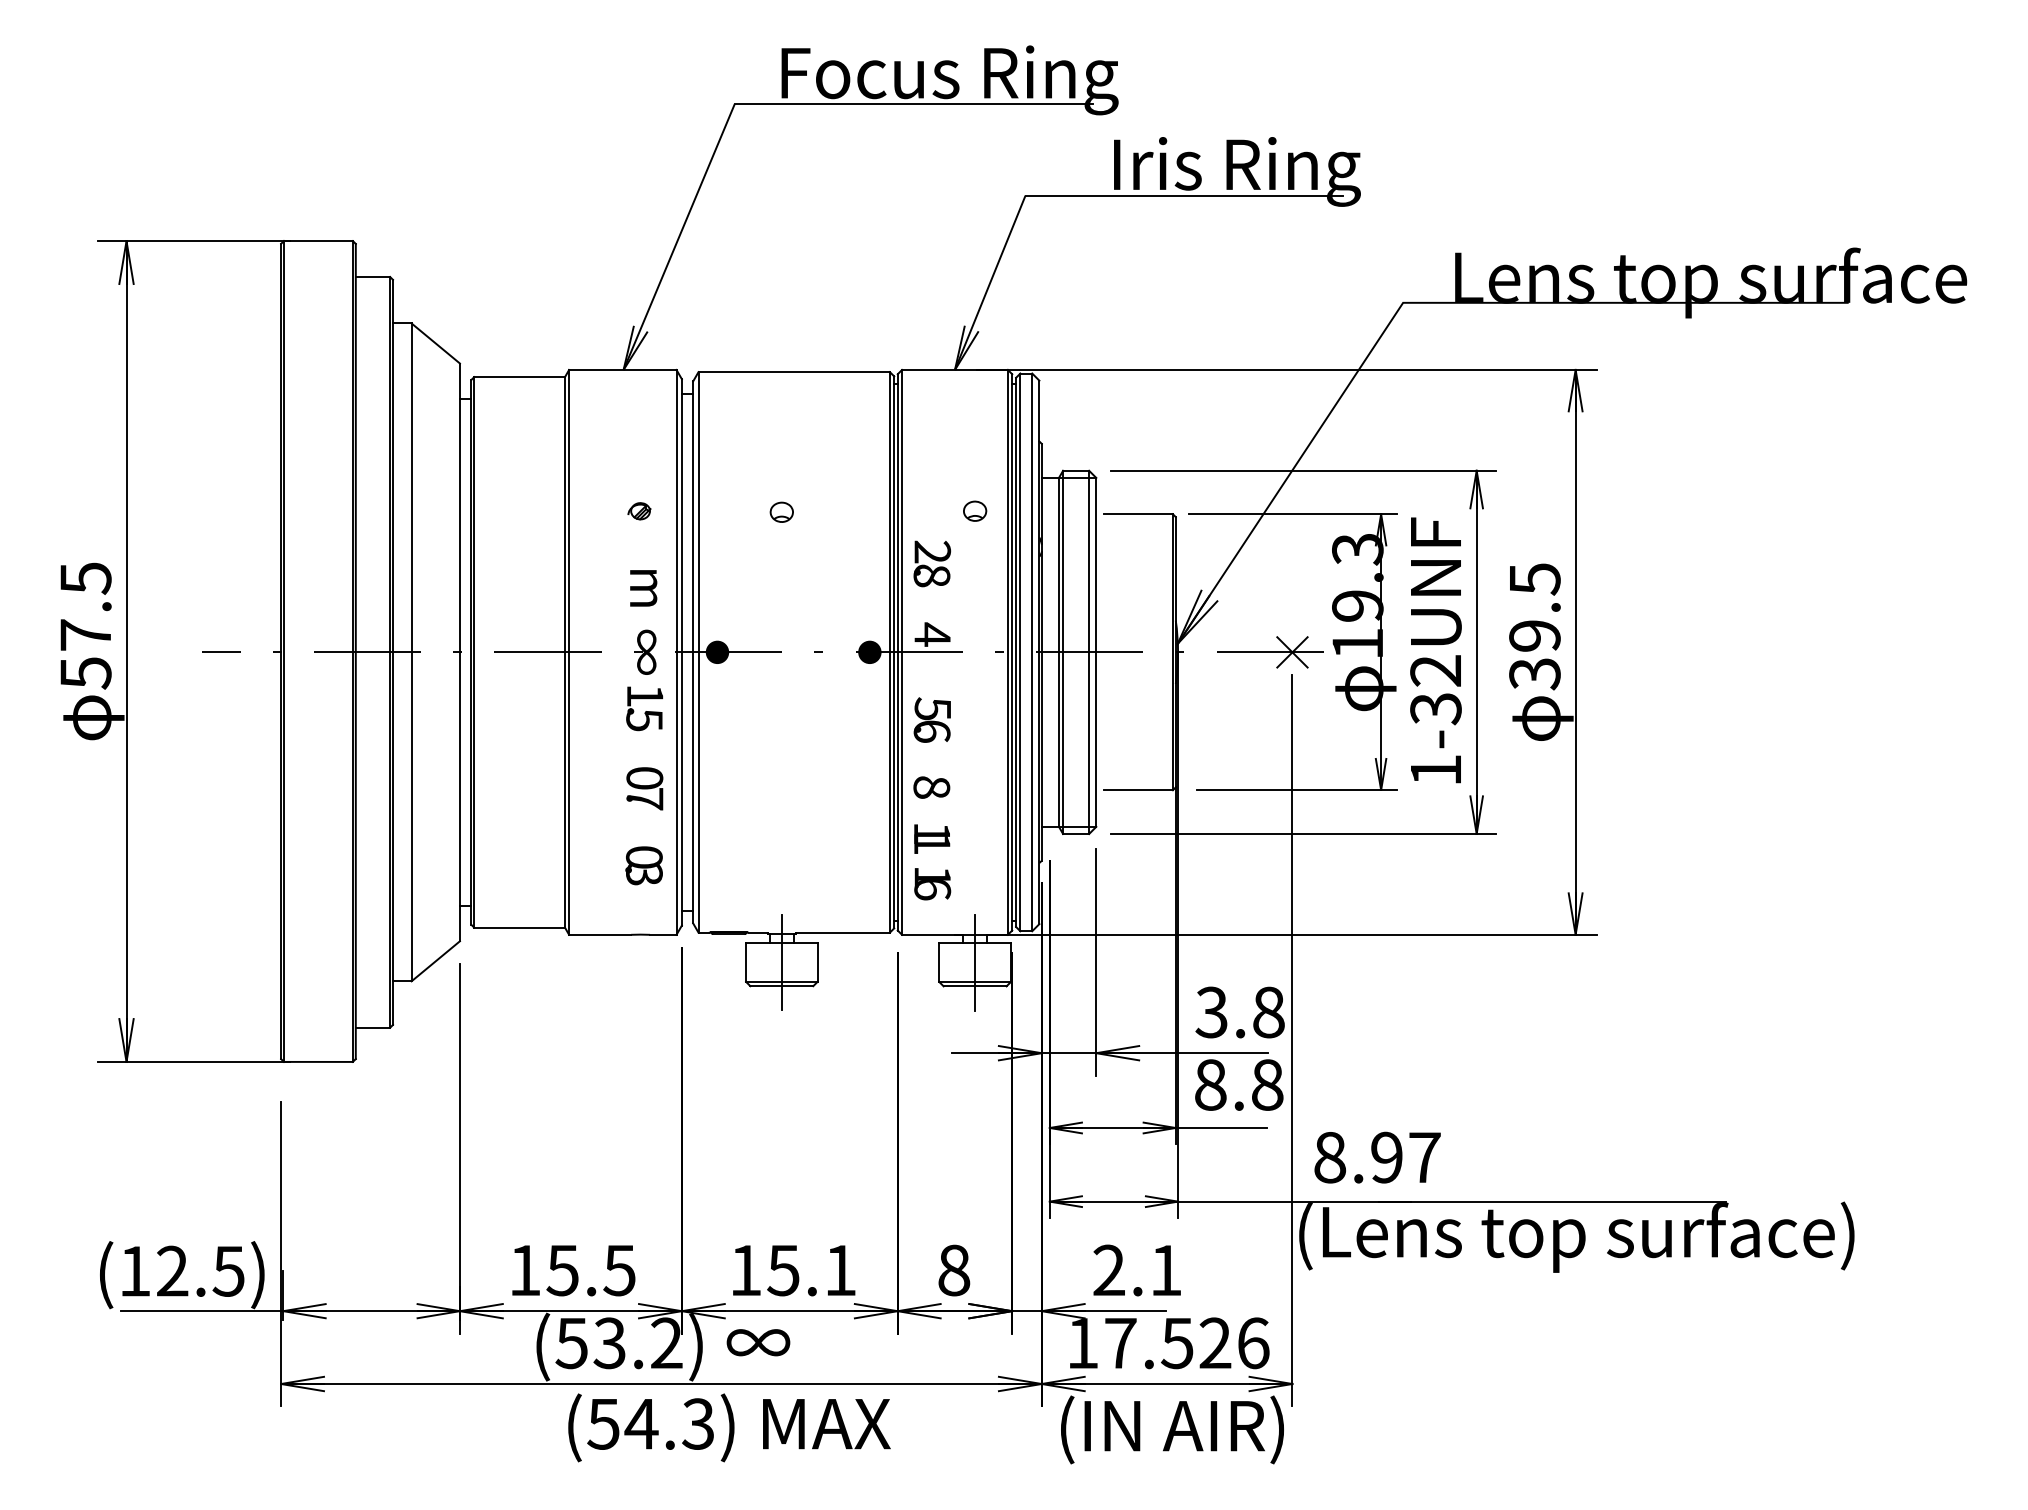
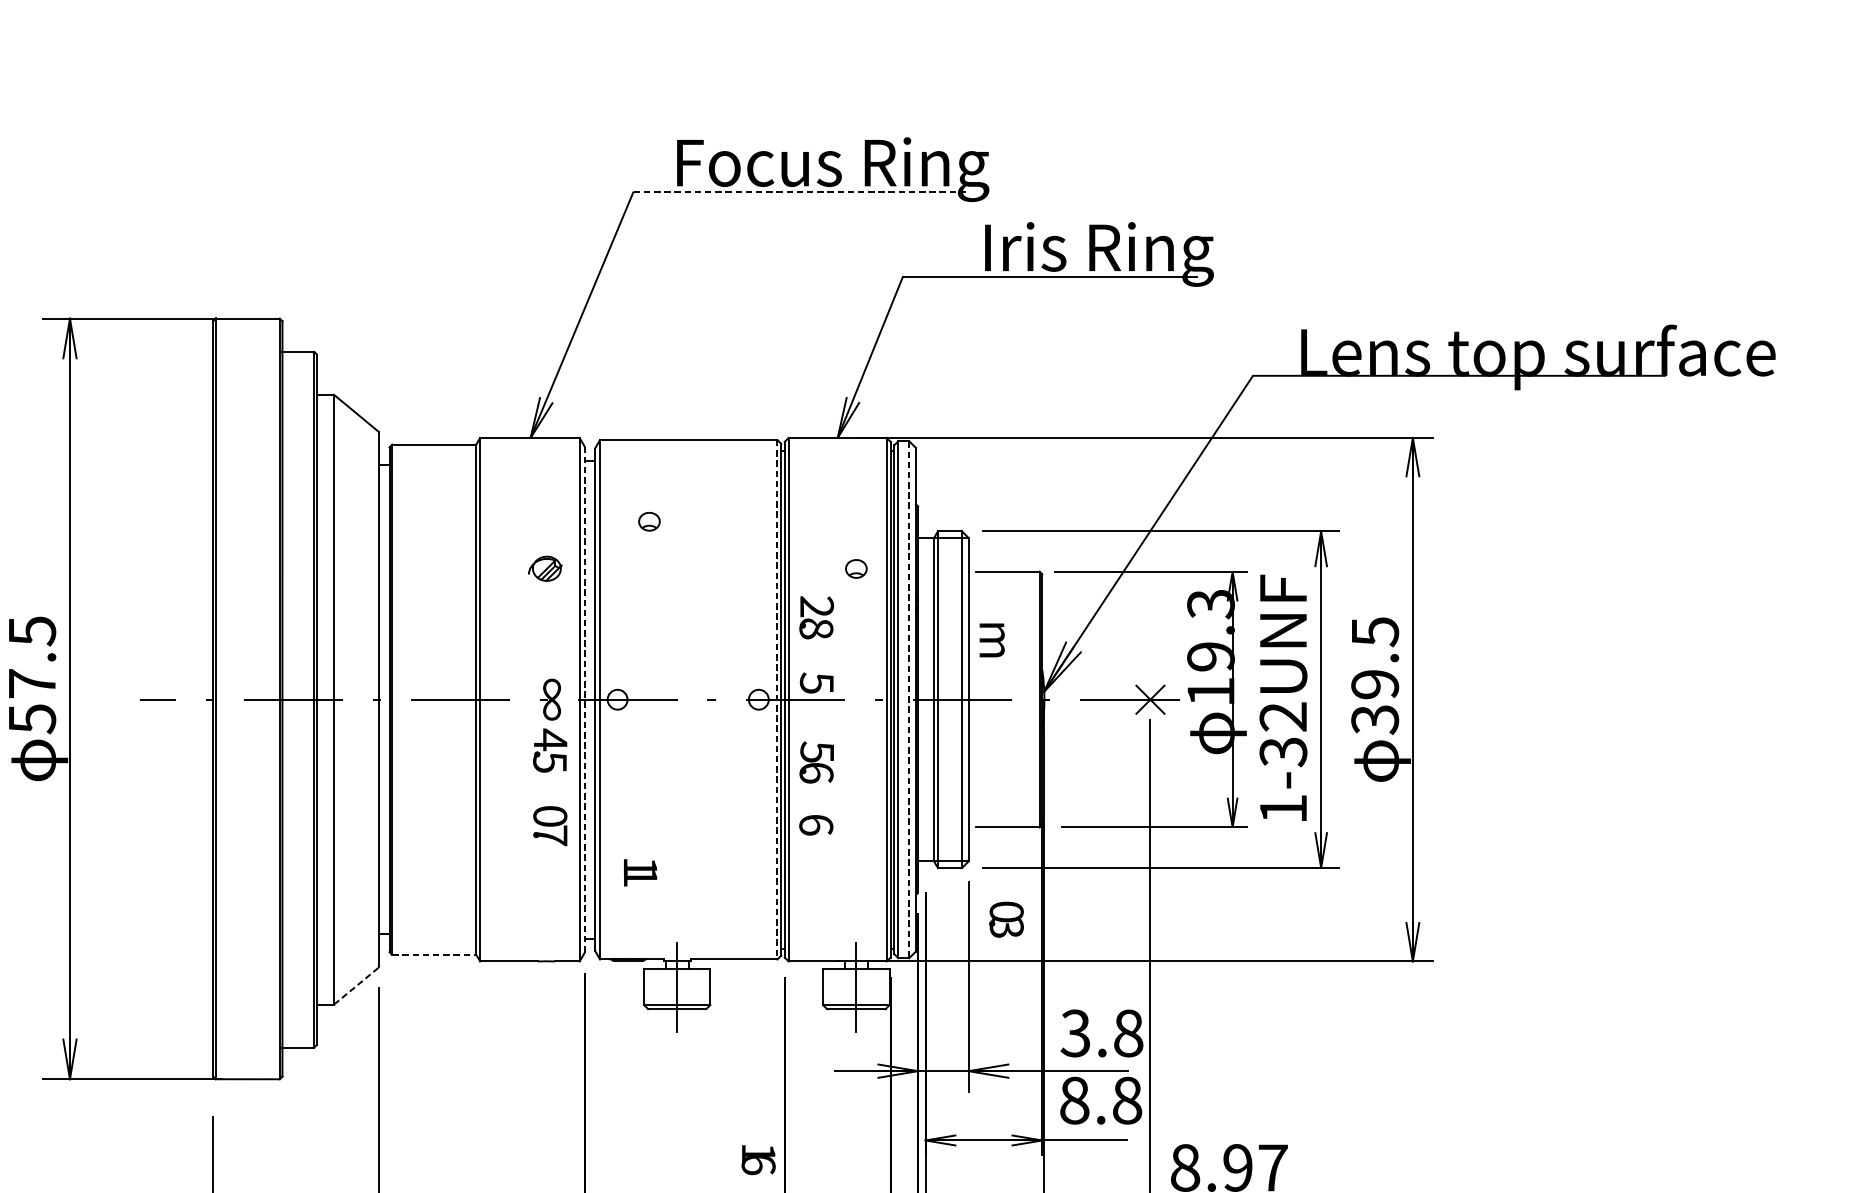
line: (914, 104) -> (800, 192), solid -> dashed
part: (639, 511) -> (545, 569), size x1.6
part: (781, 511) -> (649, 520), moved
text: (643, 588) -> (992, 640), moved
text: (932, 634) -> (816, 683), 4 -> 5
line: (681, 652) -> (584, 699), solid -> dashed
fill: (717, 652) -> (617, 699), removed
fill: (869, 652) -> (758, 699), removed
line: (889, 652) -> (777, 699), solid -> dashed
line: (1032, 652) -> (909, 699), solid -> dashed
text: (645, 695) -> (550, 739), 1 -> 4
text: (931, 787) -> (815, 824), 8 -> 6
text: (932, 838) -> (640, 872), moved
text: (643, 865) -> (1005, 919), moved
text: (932, 884) -> (758, 1160), moved
line: (520, 927) -> (435, 954), solid -> dashed
line: (436, 960) -> (357, 985), solid -> dashed

